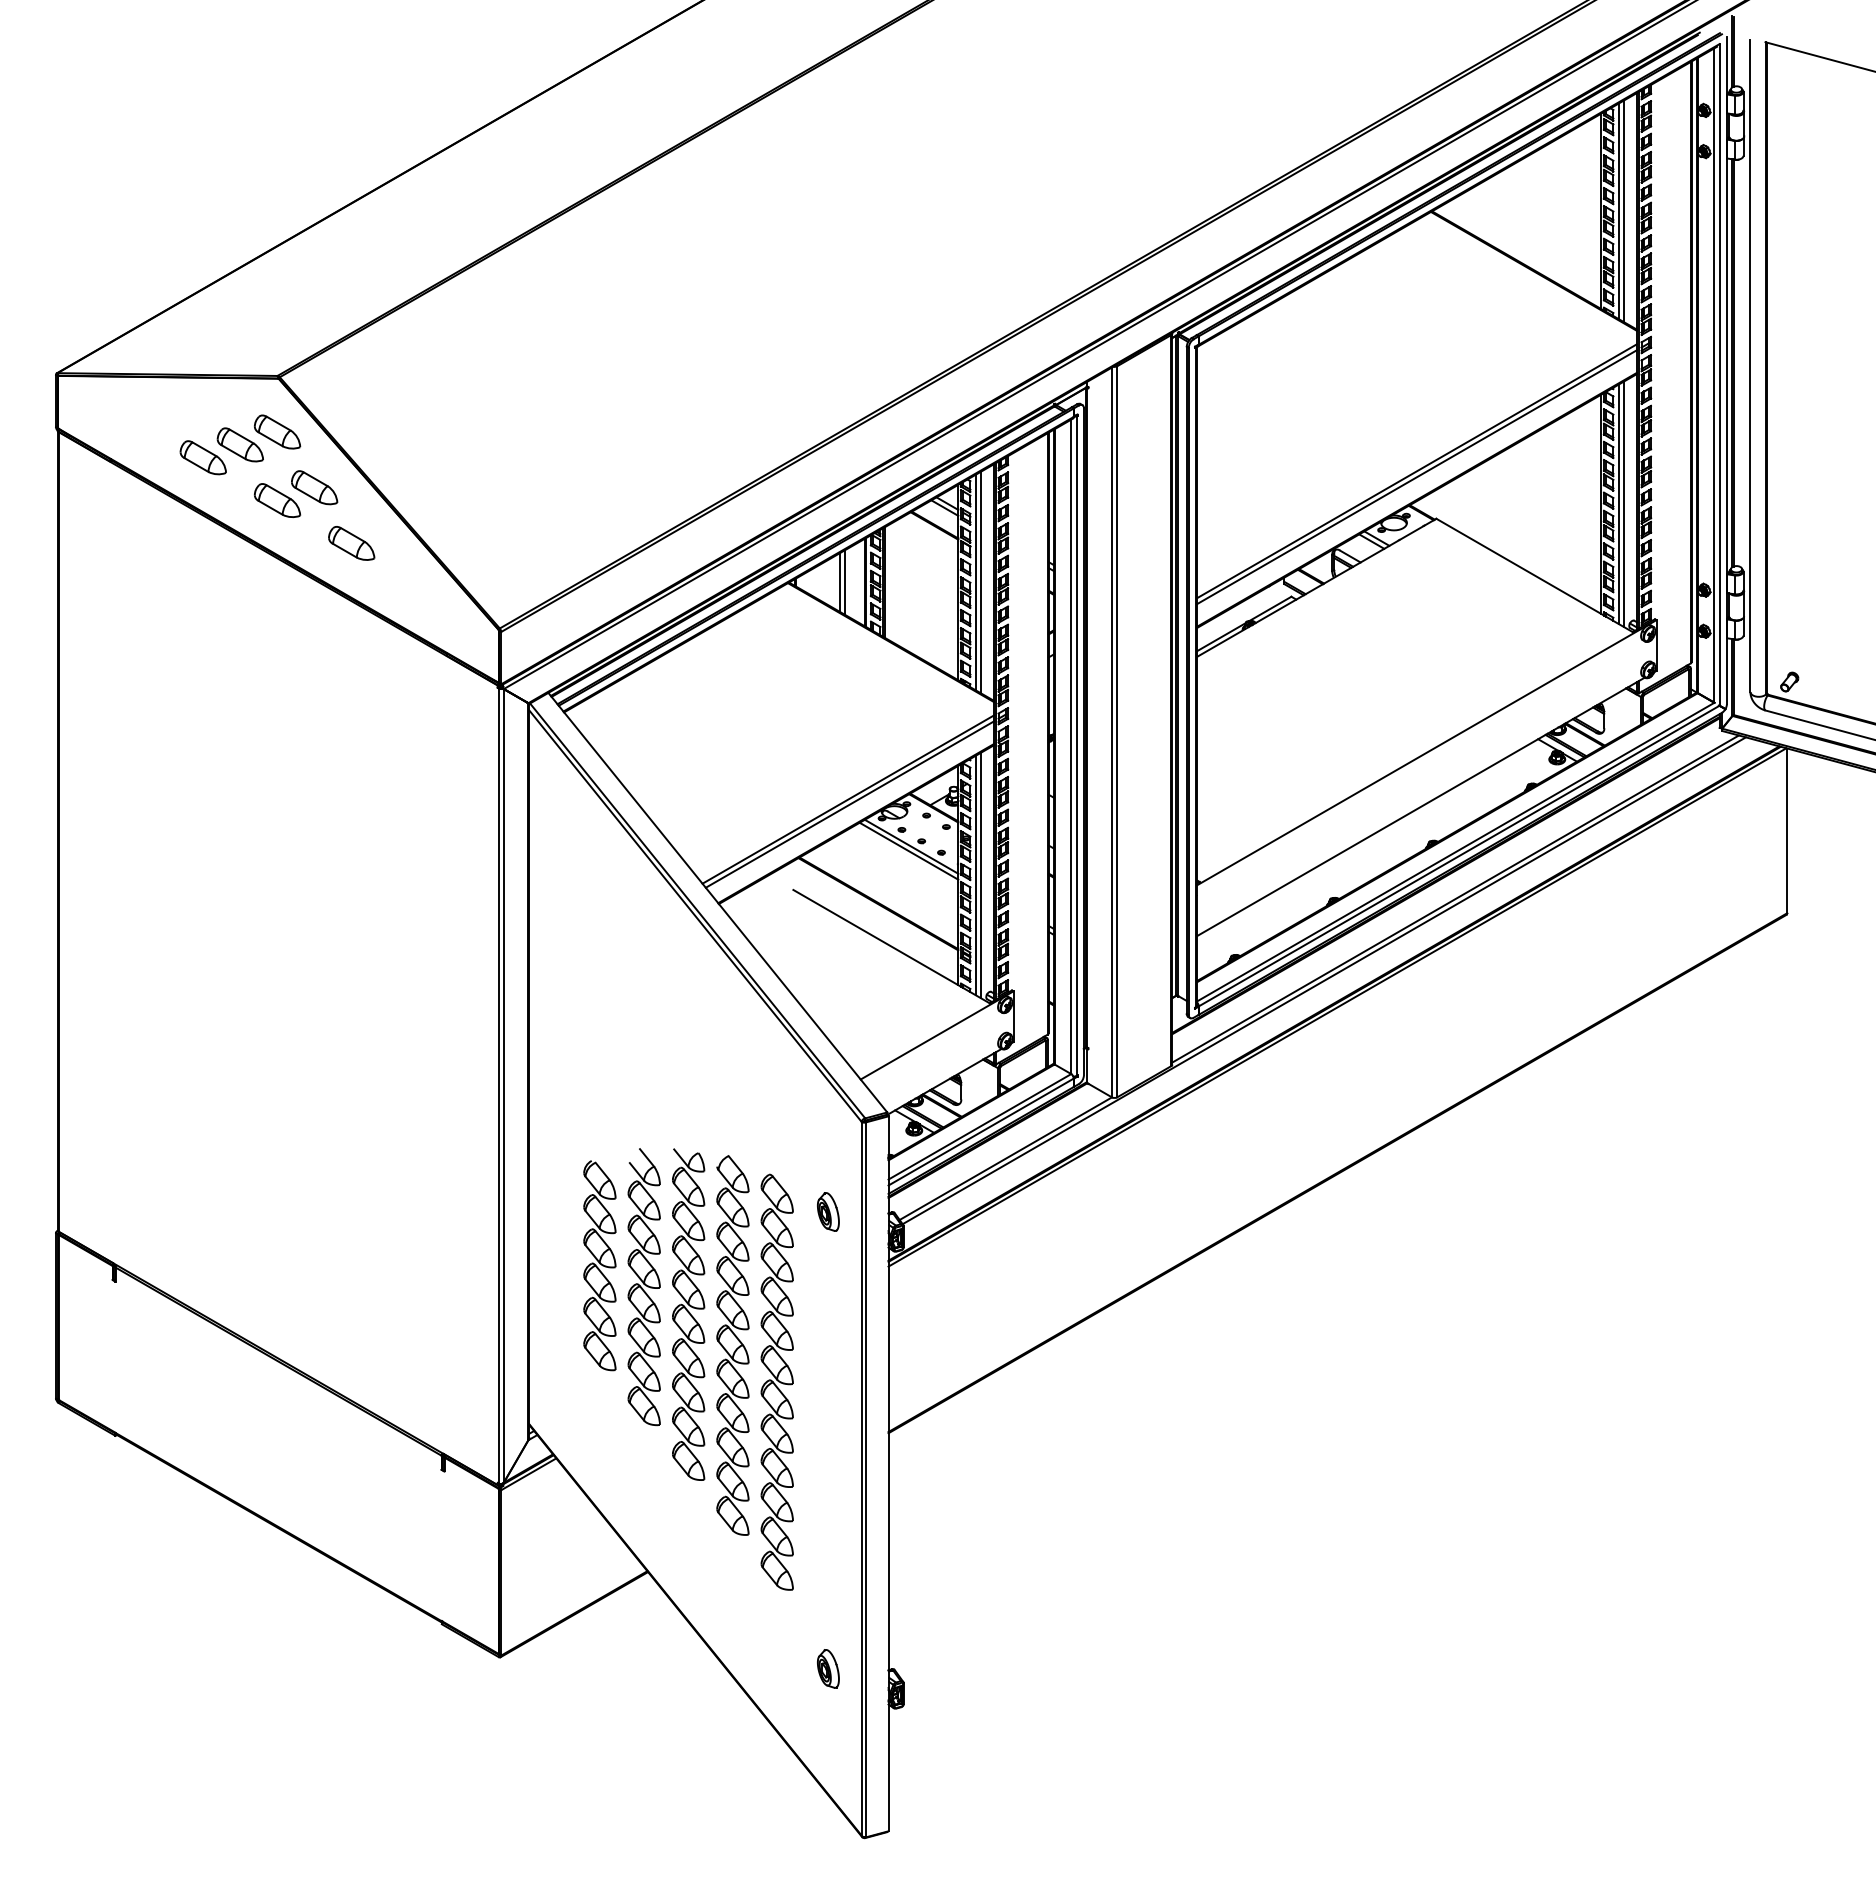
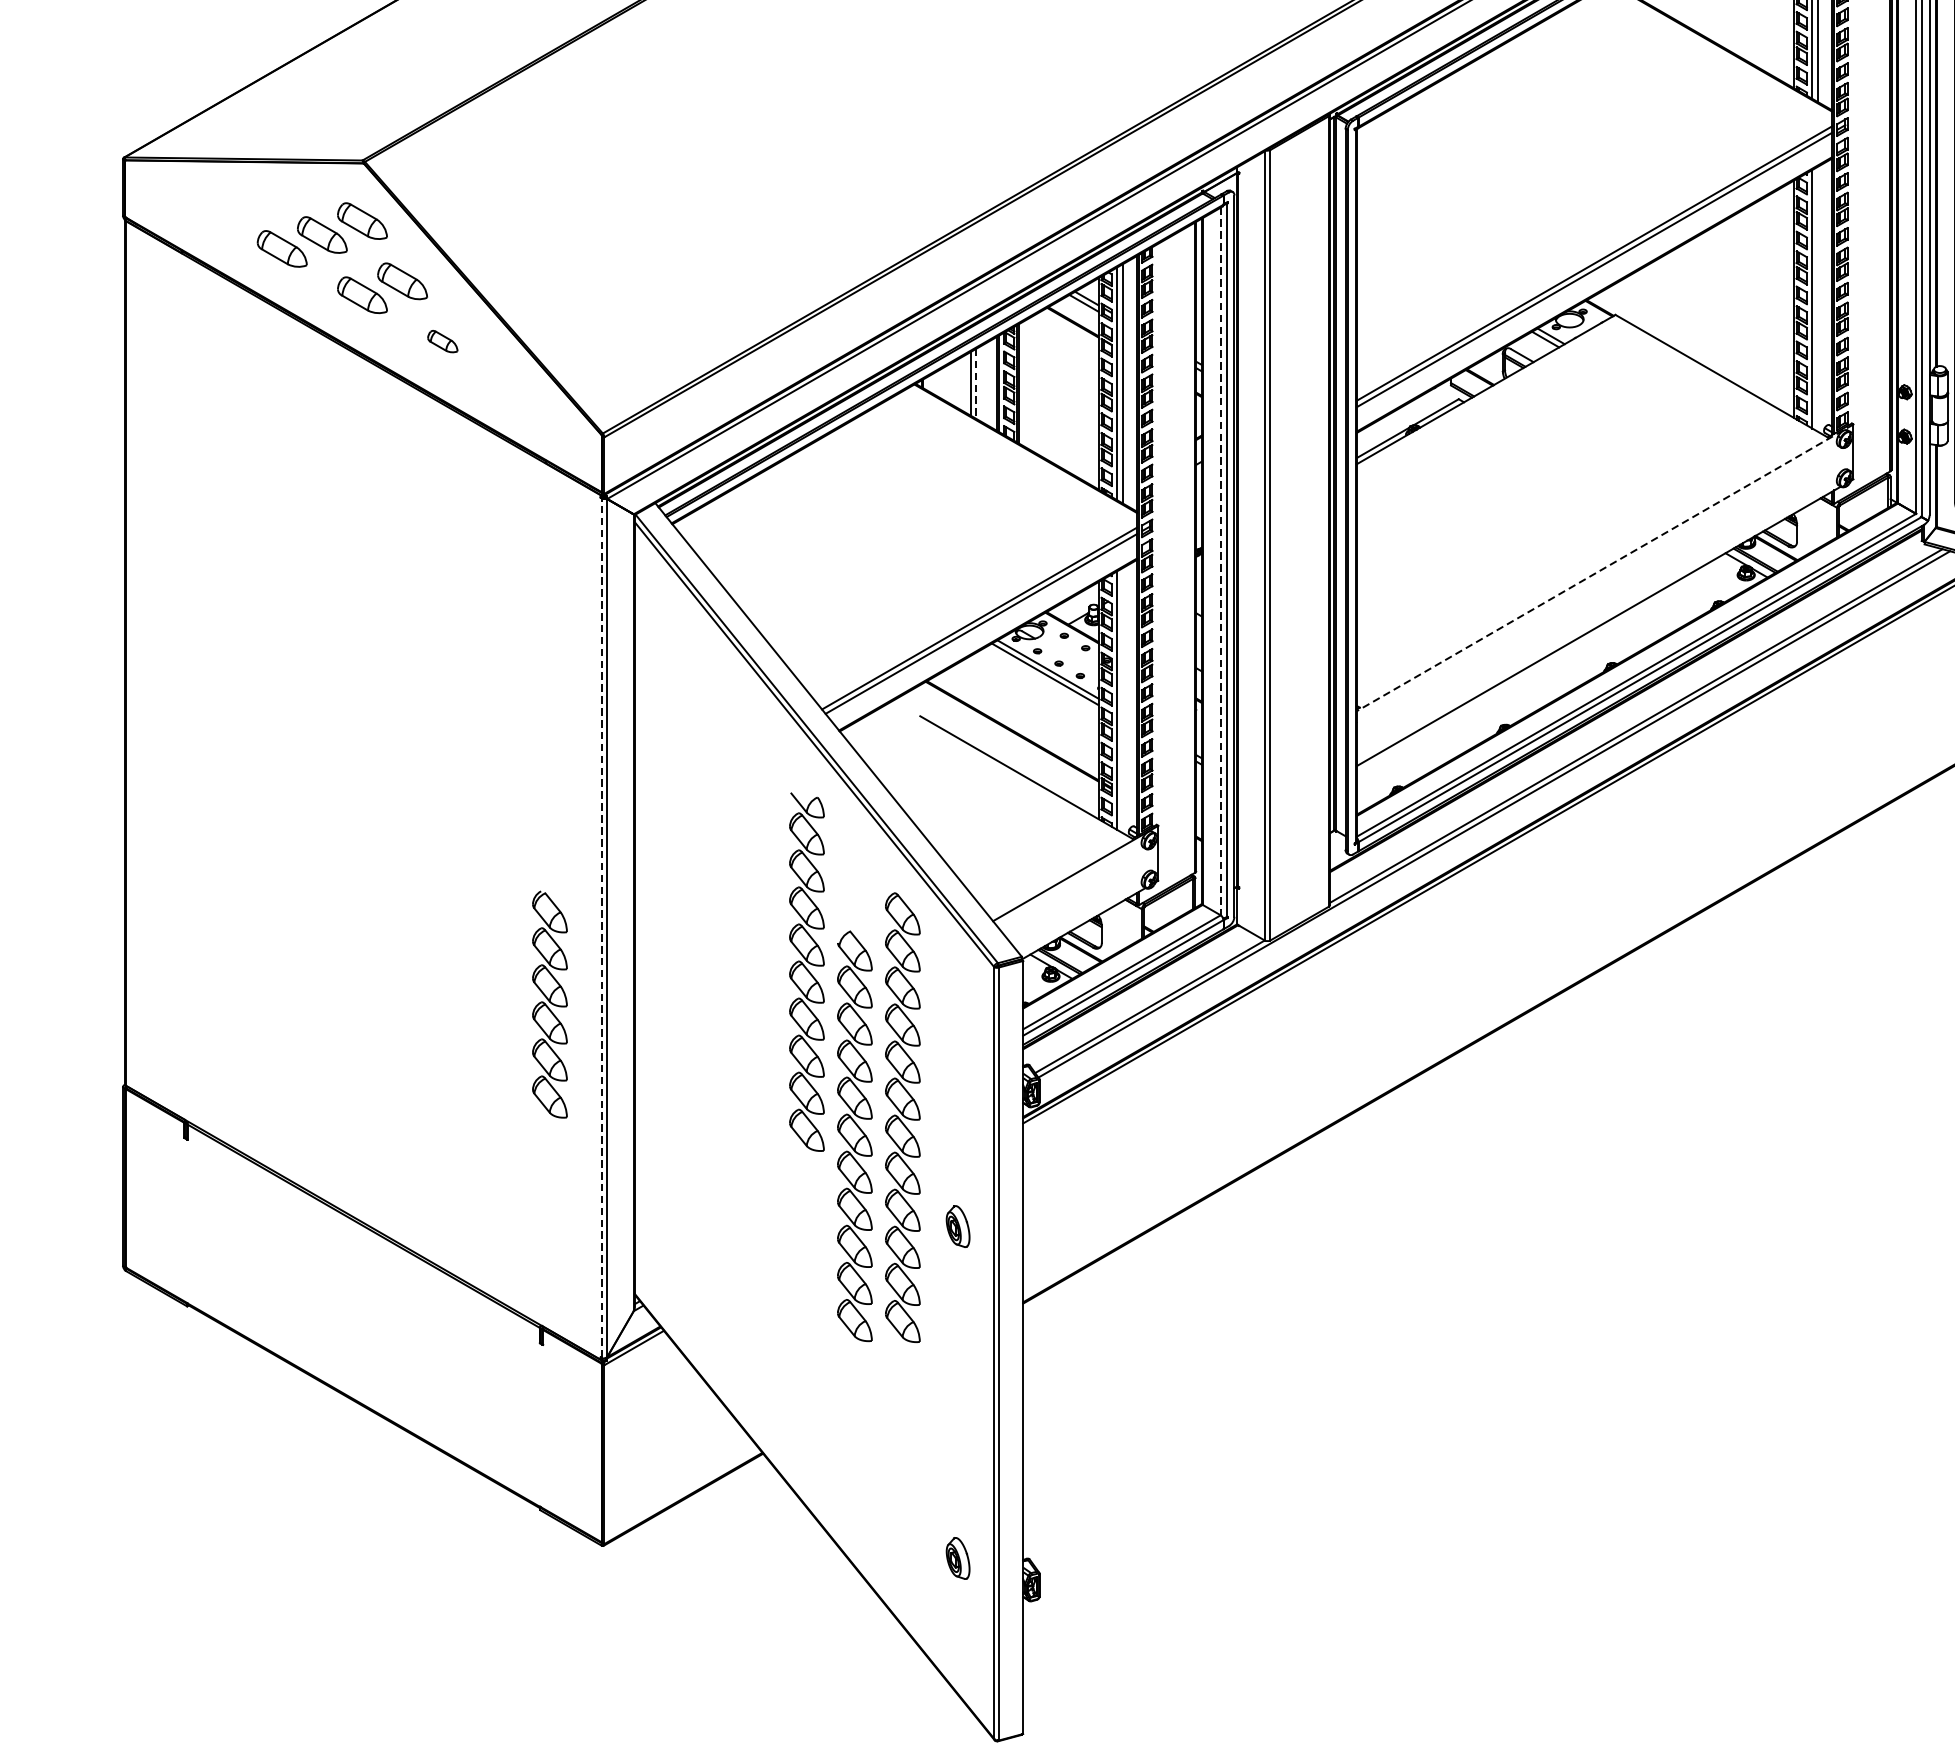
line: (1623, 503) -> (1817, 298), removed
part: (351, 543) -> (442, 341), size x0.6
line: (845, 583) -> (976, 384), solid -> dashed
line: (1071, 747) -> (1220, 562), solid -> dashed
line: (1426, 752) -> (1604, 567), solid -> dashed
line: (980, 875) -> (1122, 700), removed
line: (498, 1085) -> (601, 927), solid -> dashed
part: (828, 1211) -> (958, 1226), moved
part: (599, 1265) -> (549, 1004), moved
part: (643, 1287) -> (758, 1146), removed
part: (688, 1314) -> (806, 971), moved
part: (732, 1345) -> (854, 1136), moved
part: (776, 1381) -> (902, 1116), moved

